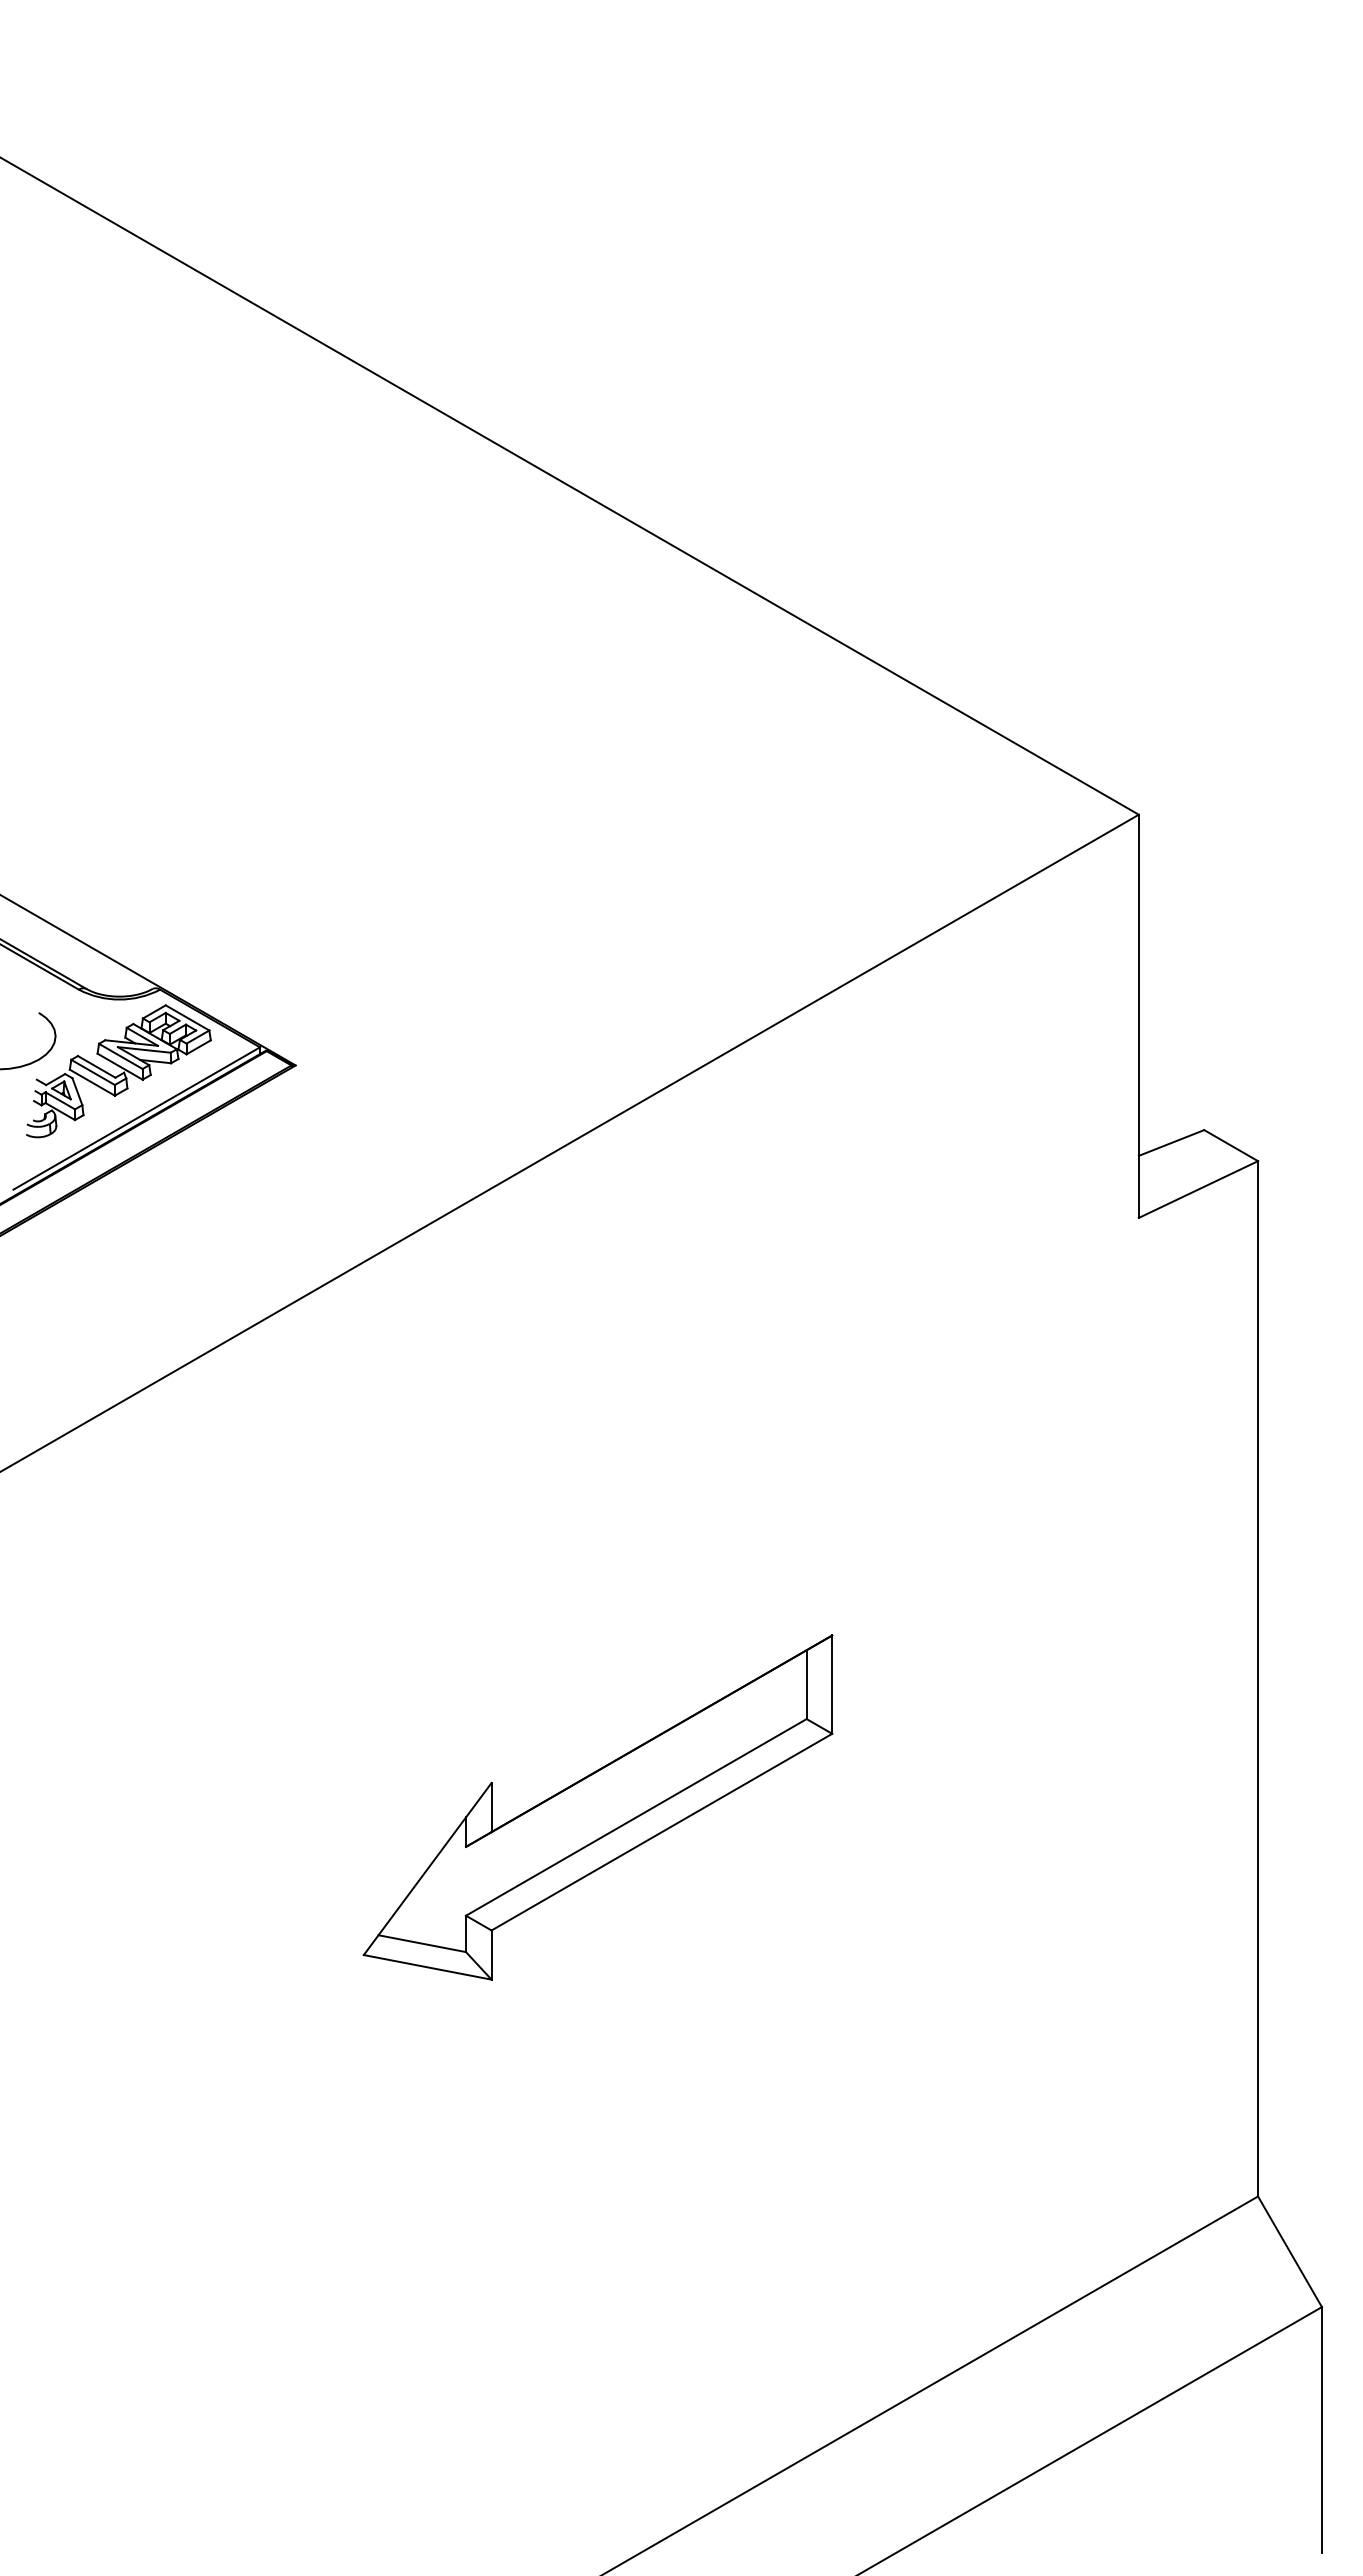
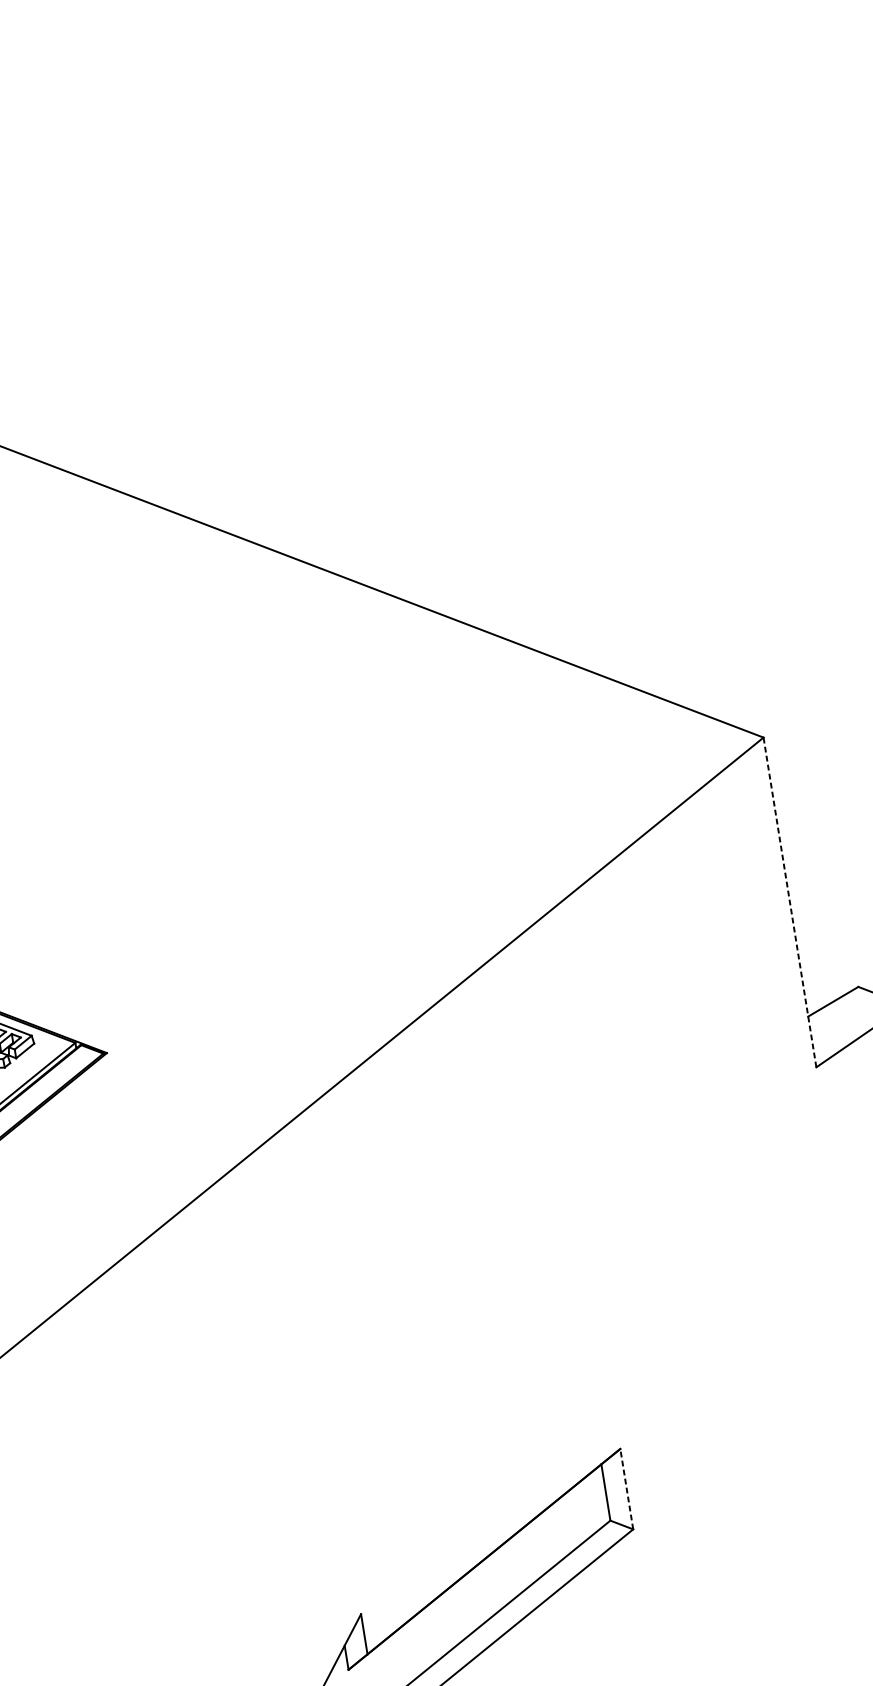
line: (1138, 1016) -> (789, 902), solid -> dashed
line: (832, 1684) -> (626, 1488), solid -> dashed

